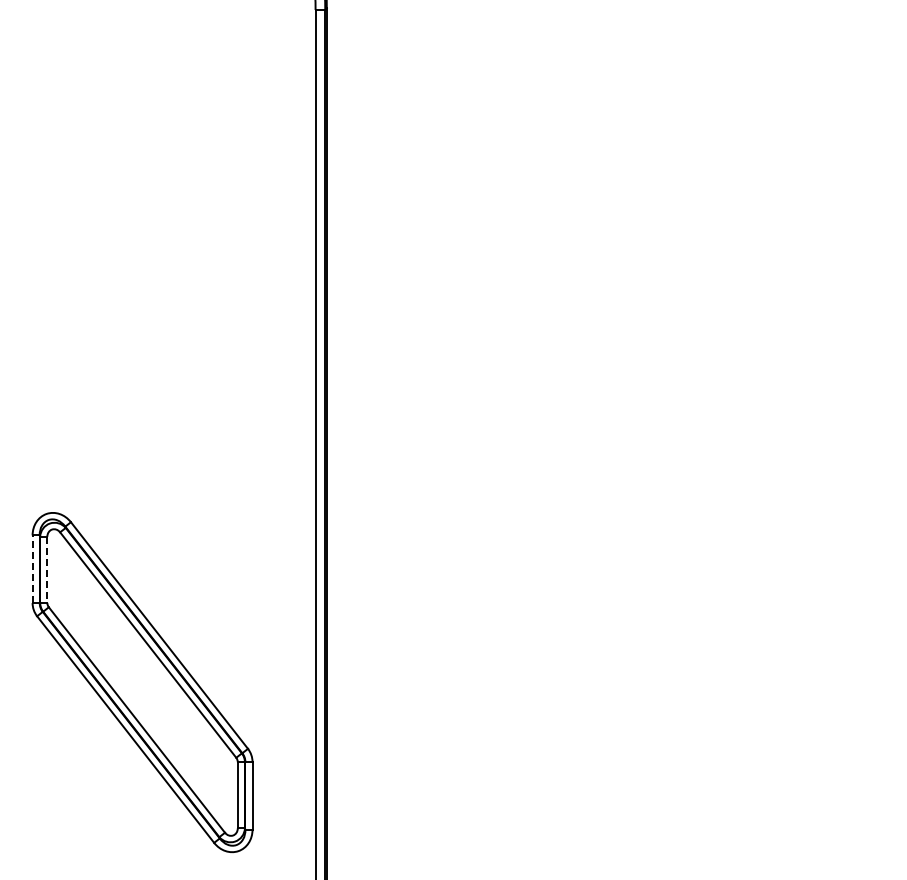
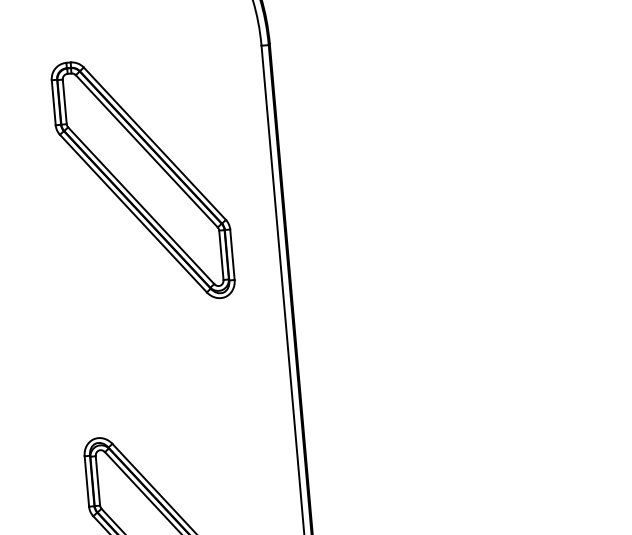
part: (142, 175) -> (143, 180), added
line: (32, 569) -> (86, 481), dashed -> solid
line: (47, 570) -> (98, 481), dashed -> solid

